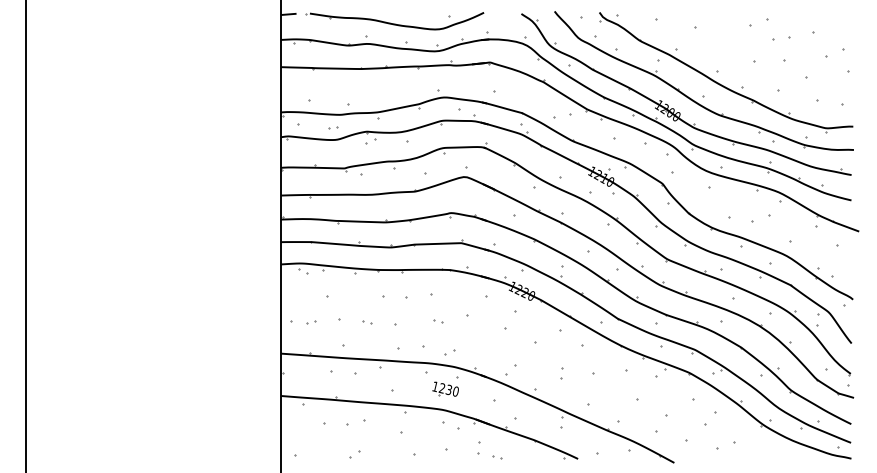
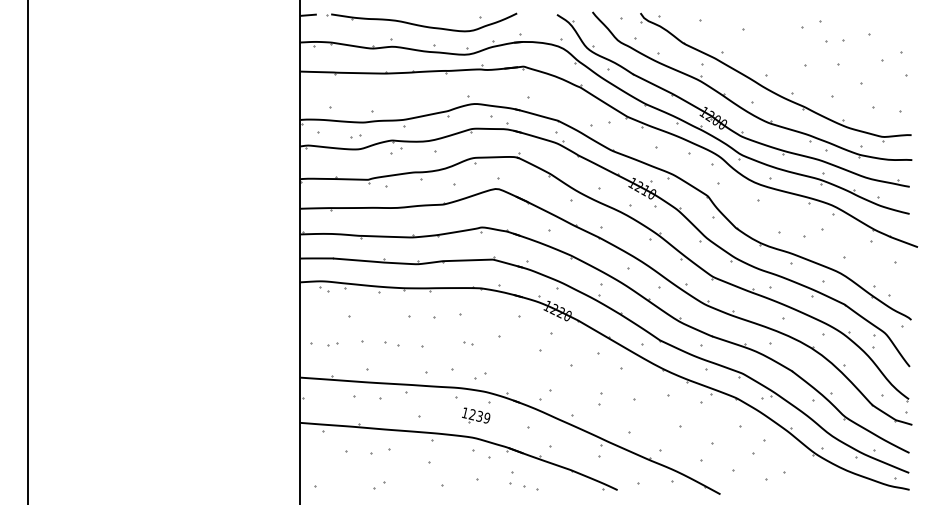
part: (367, 322) -> (392, 344), size x1.6
text: (455, 391) -> (486, 418), 1230 -> 1239
part: (497, 457) -> (531, 488), size x1.6

